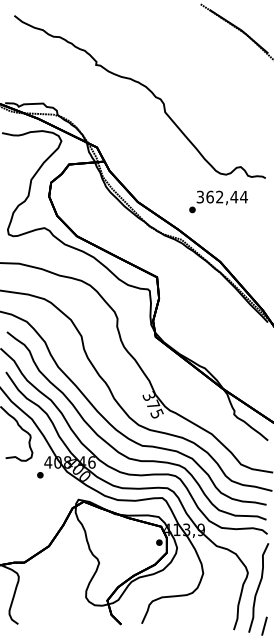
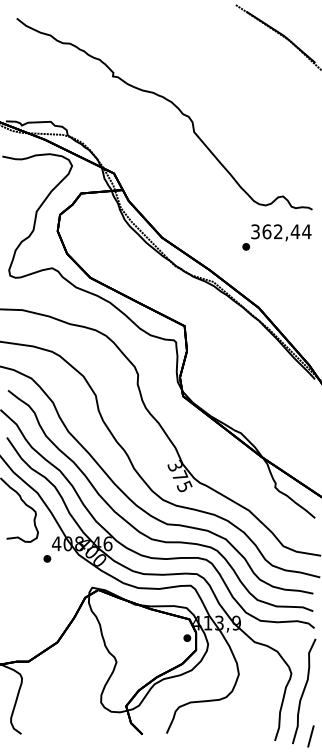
text: (218, 201) -> (276, 236), moved

